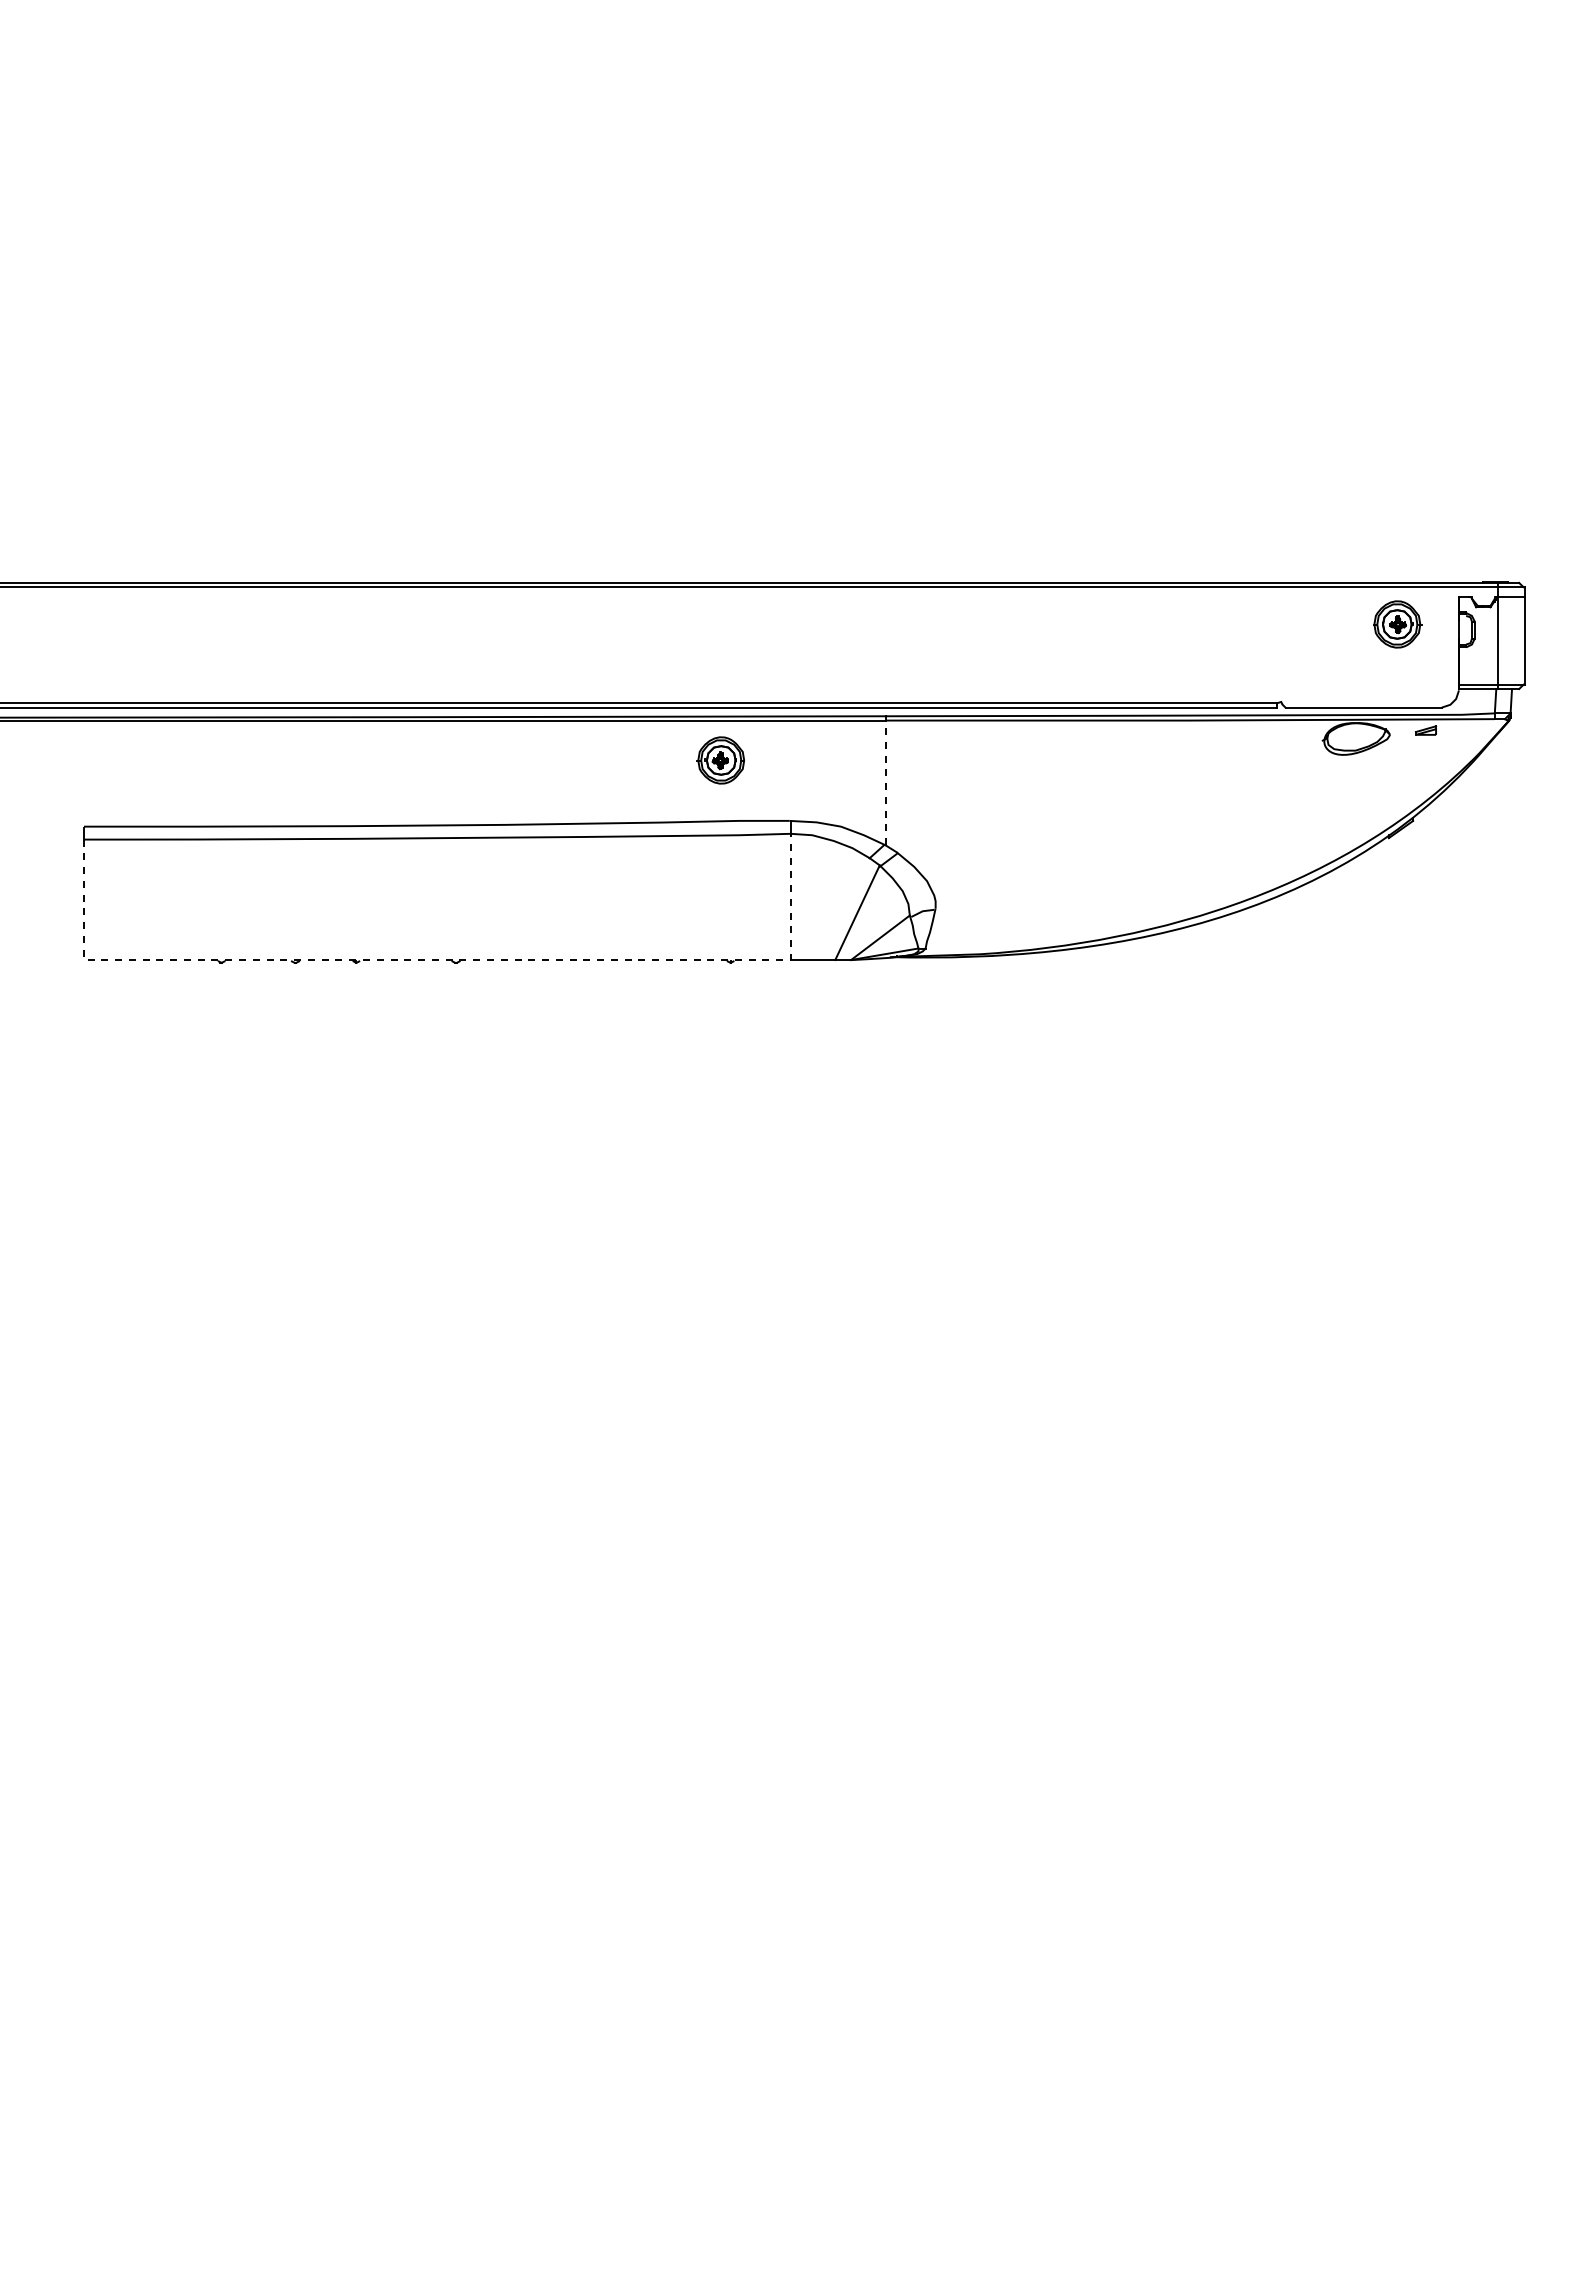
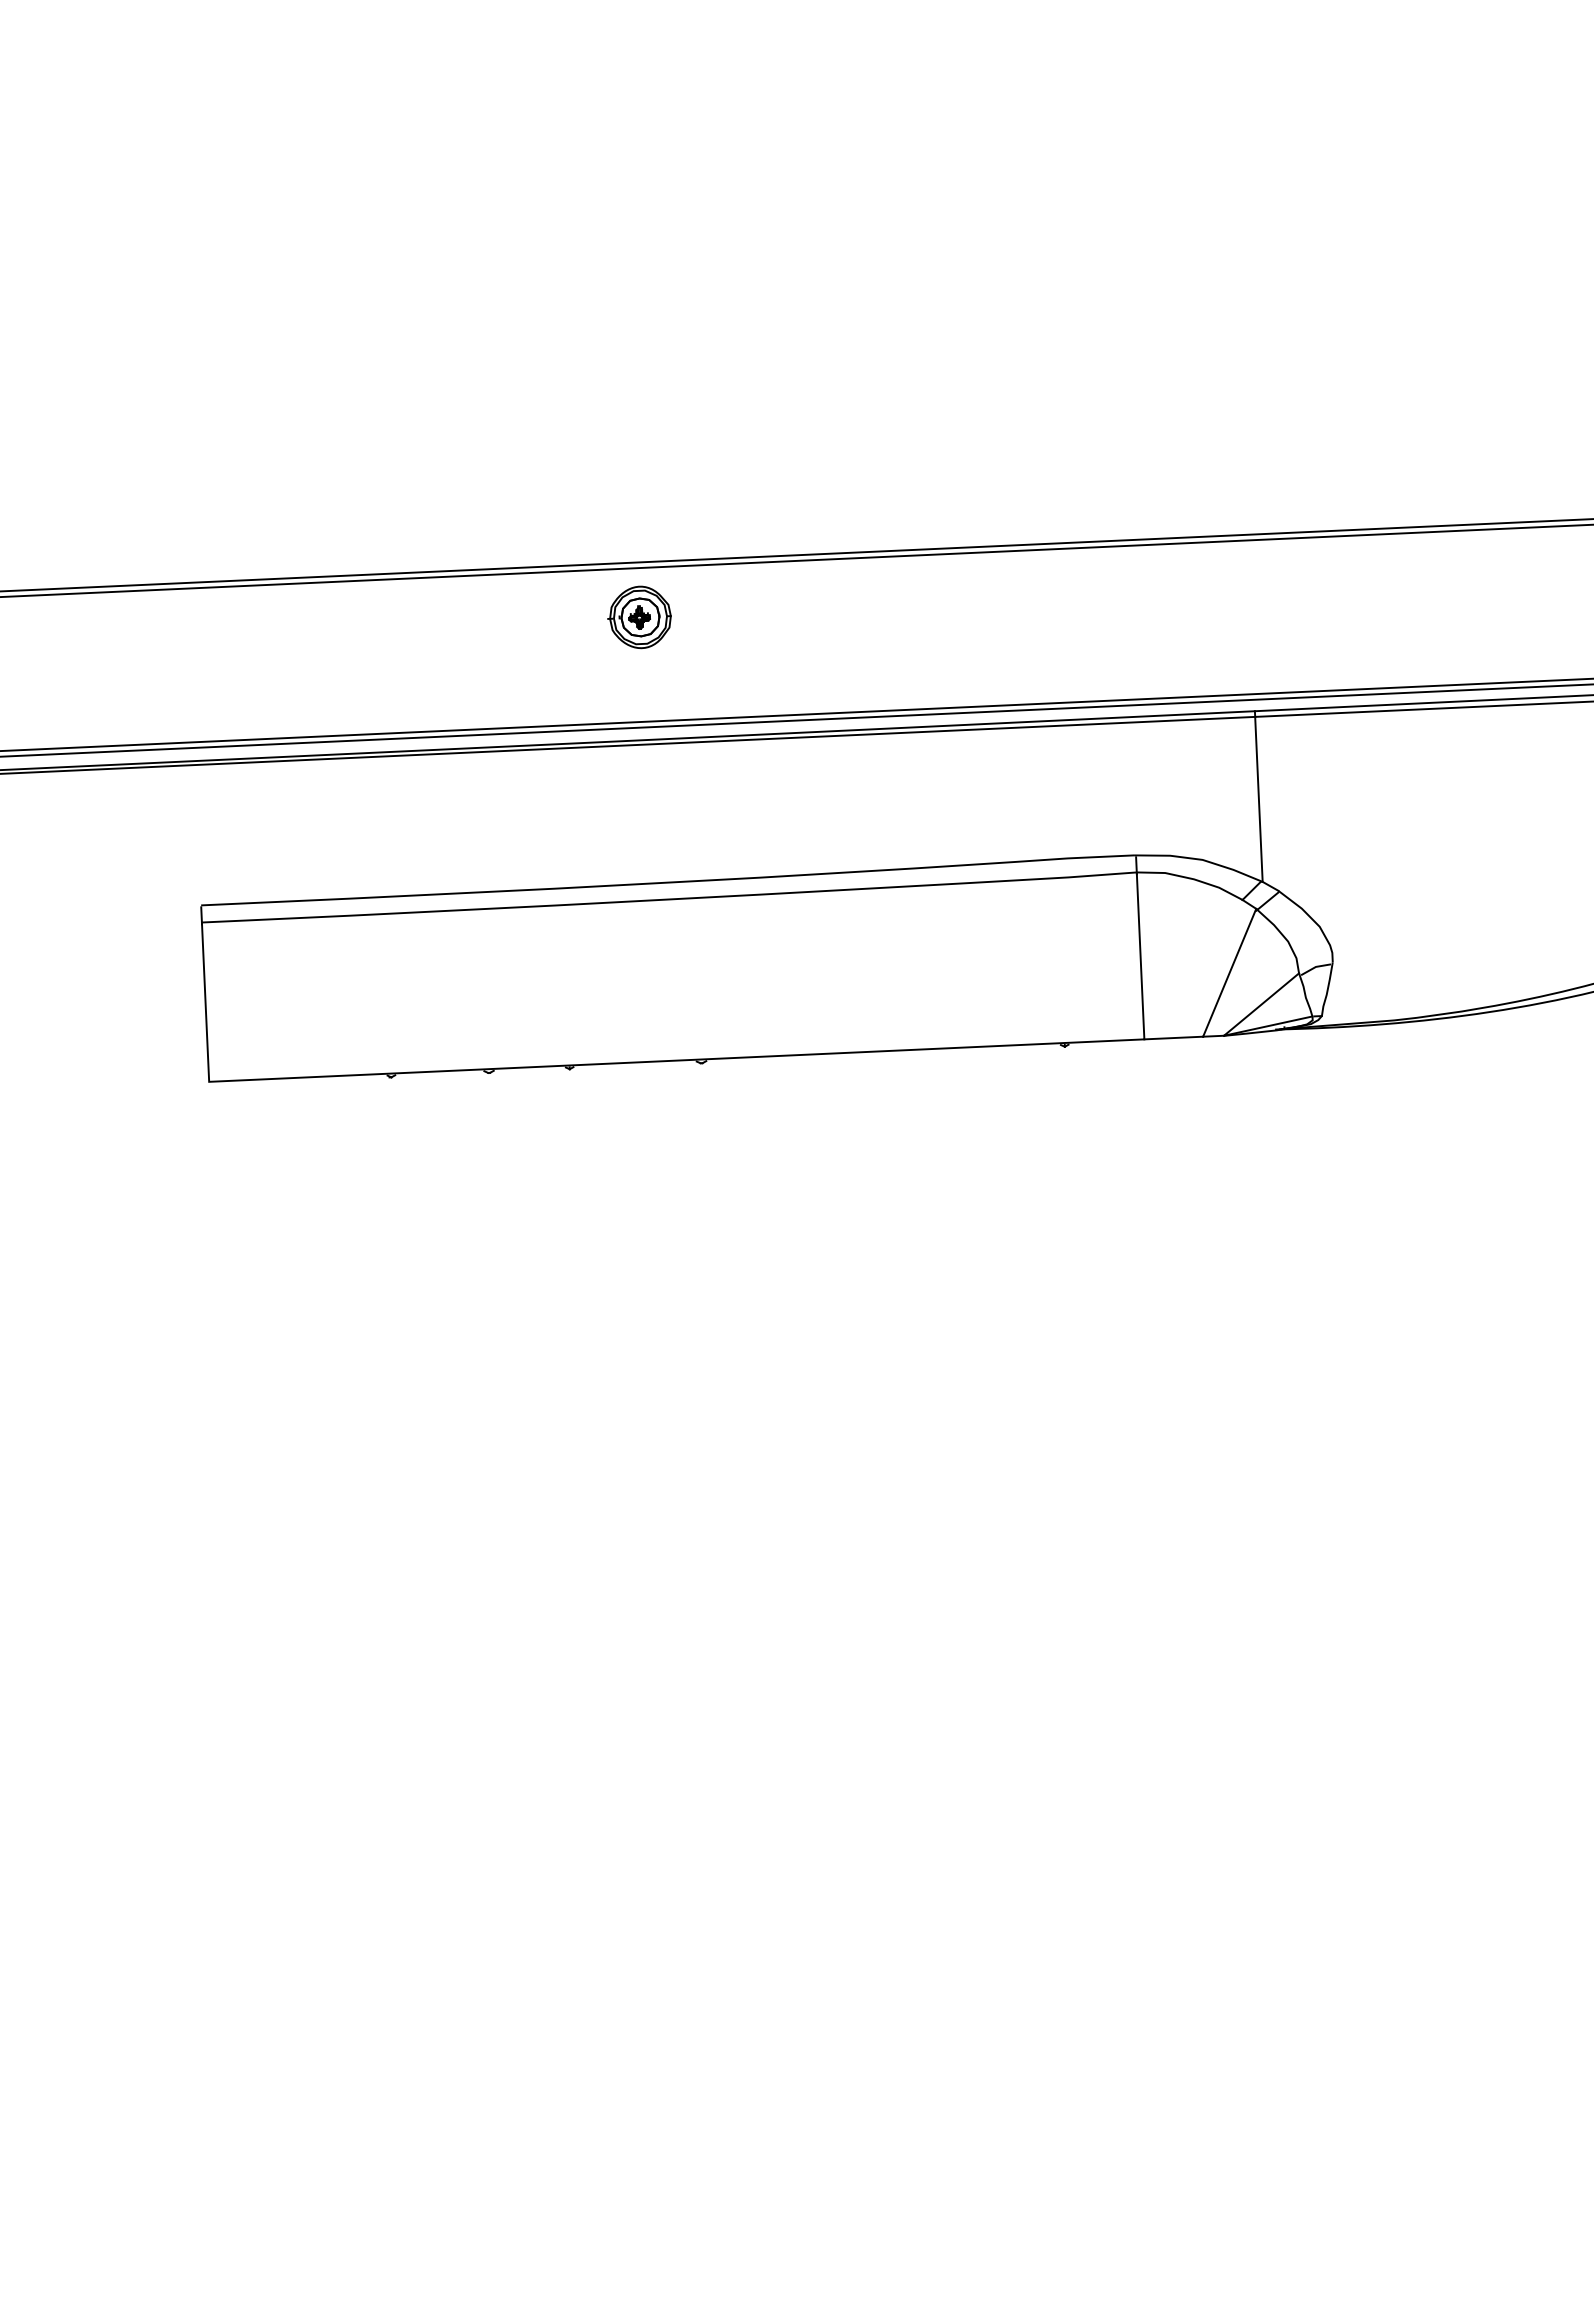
part: (720, 760) -> (639, 617), moved
line: (885, 782) -> (1258, 798), dashed -> solid
line: (440, 960) -> (680, 1061), dashed -> solid

